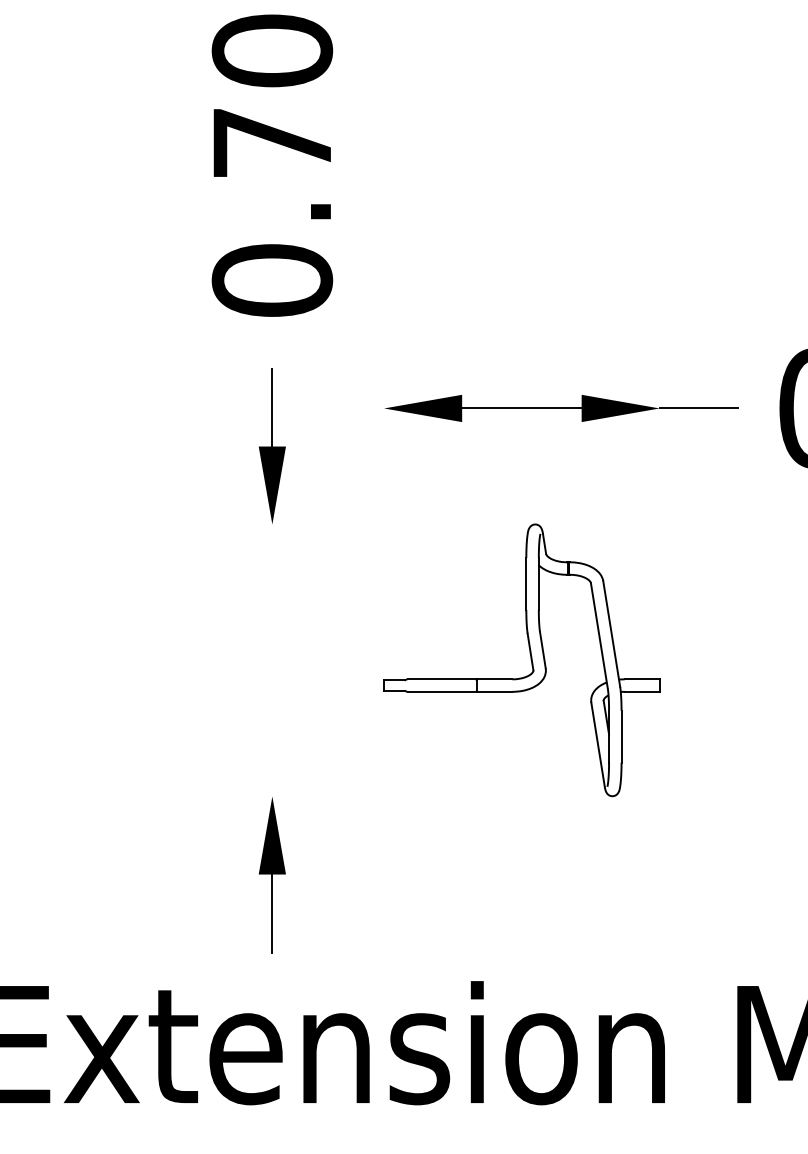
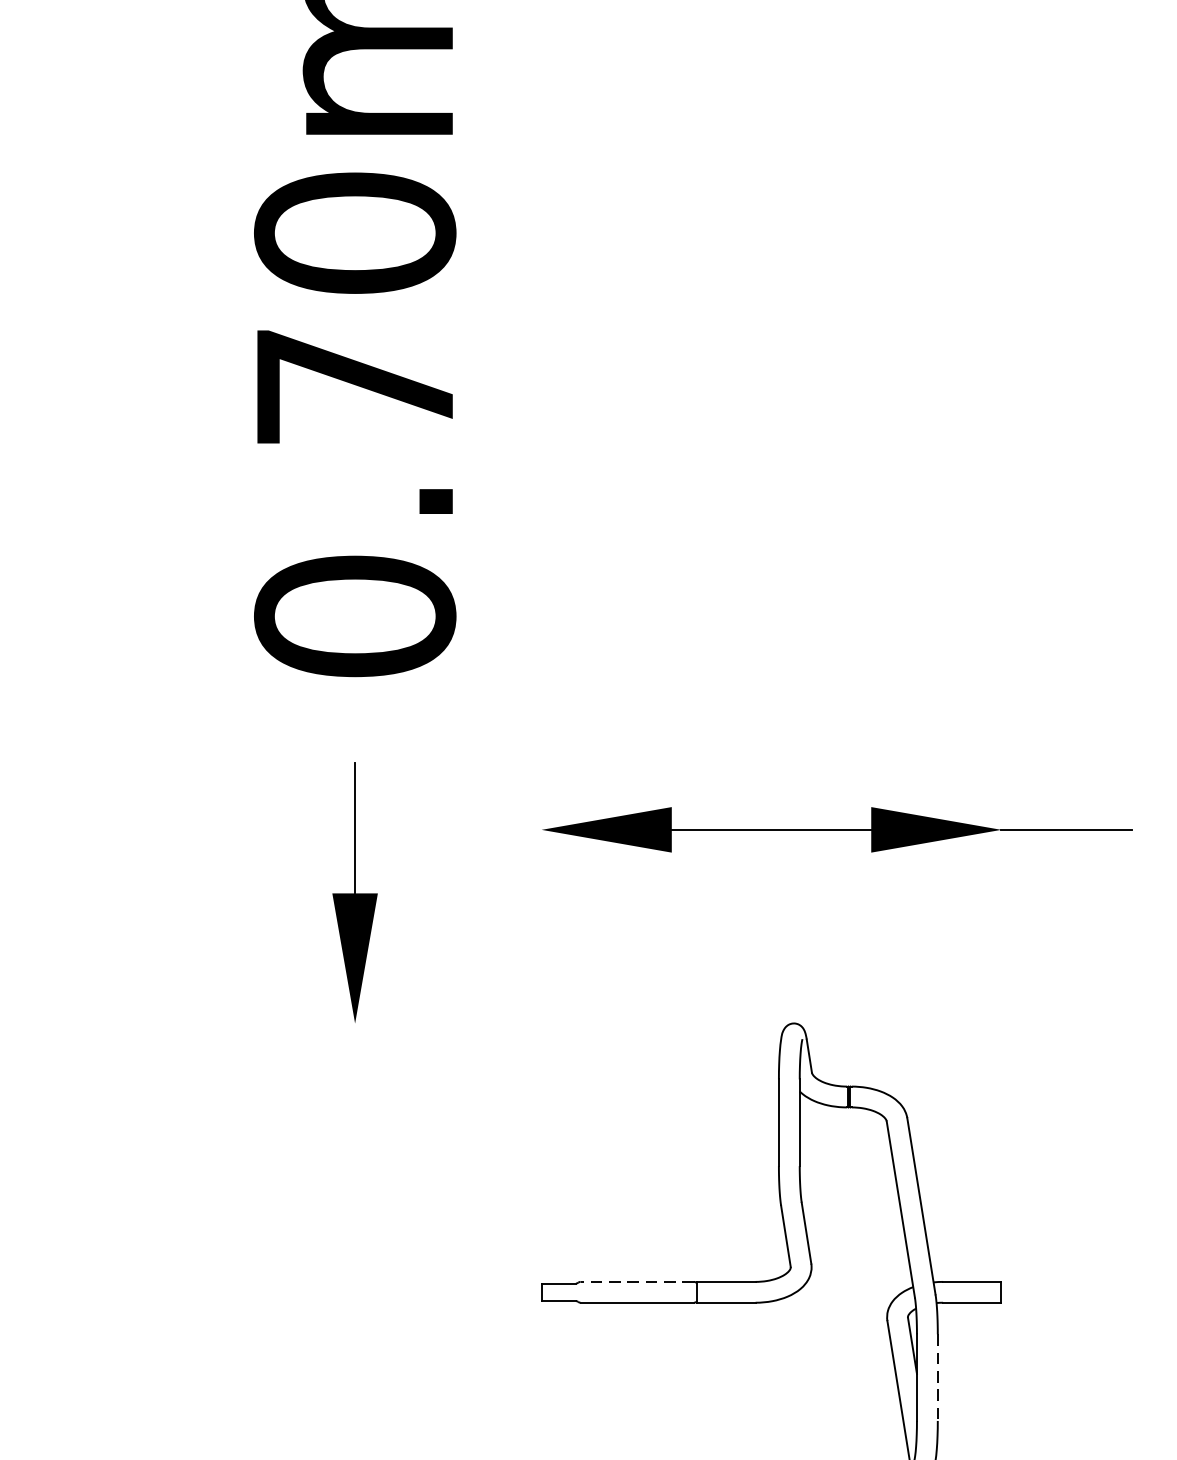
line: (441, 679) -> (637, 1282), solid -> dashed
line: (621, 736) -> (937, 1377), solid -> dashed

